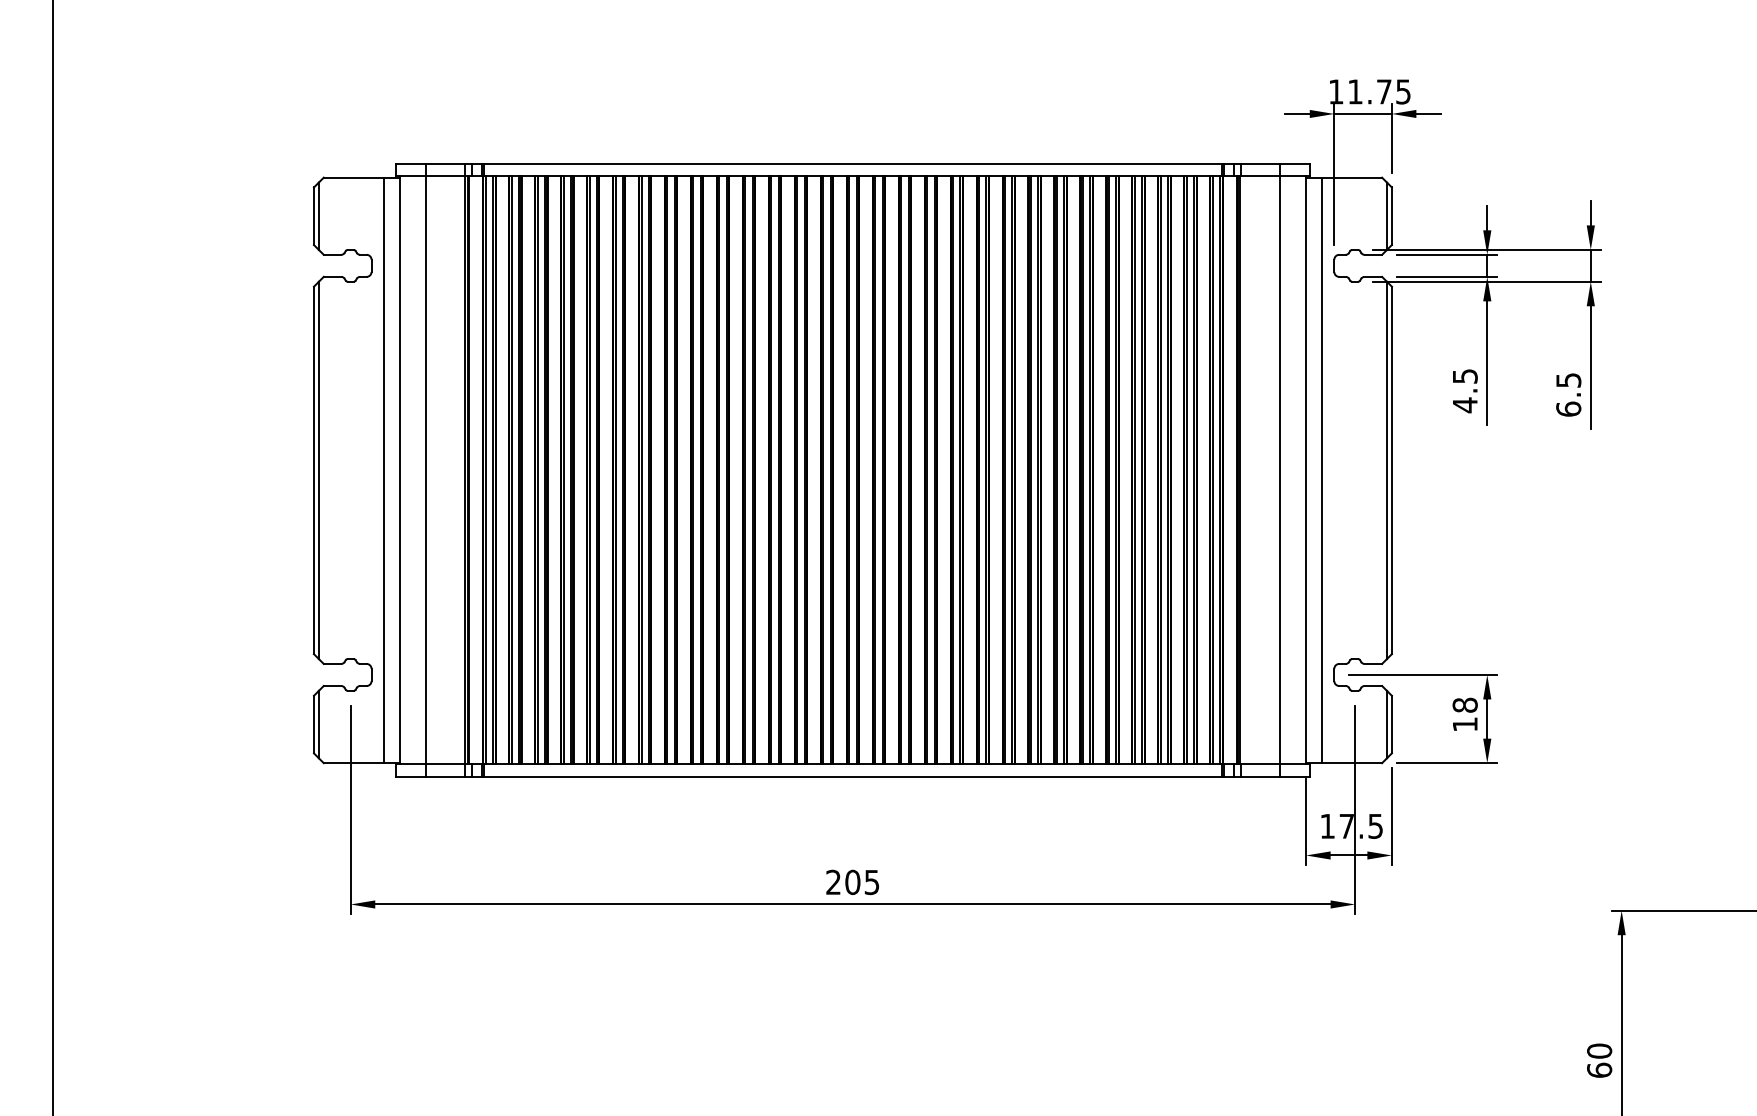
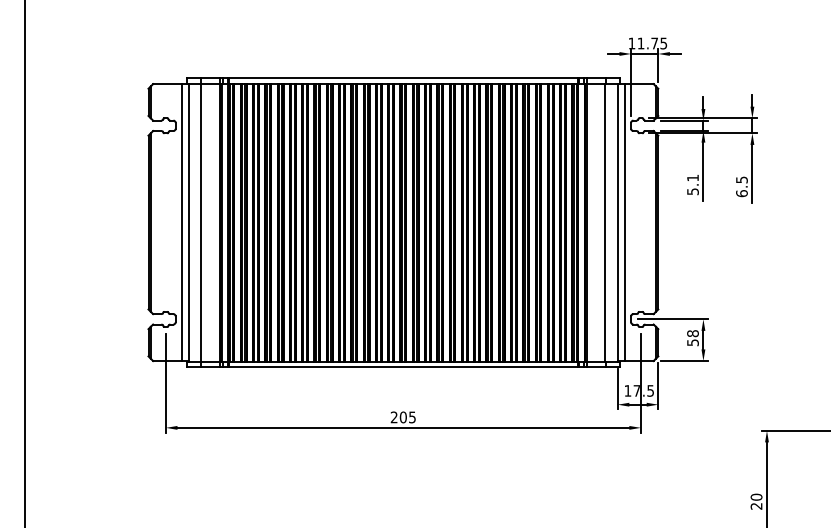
text: (1464, 389) -> (692, 184), 4.5 -> 5.1
text: (1464, 723) -> (692, 342), 18 -> 58
text: (1599, 1068) -> (756, 505), 60 -> 20

